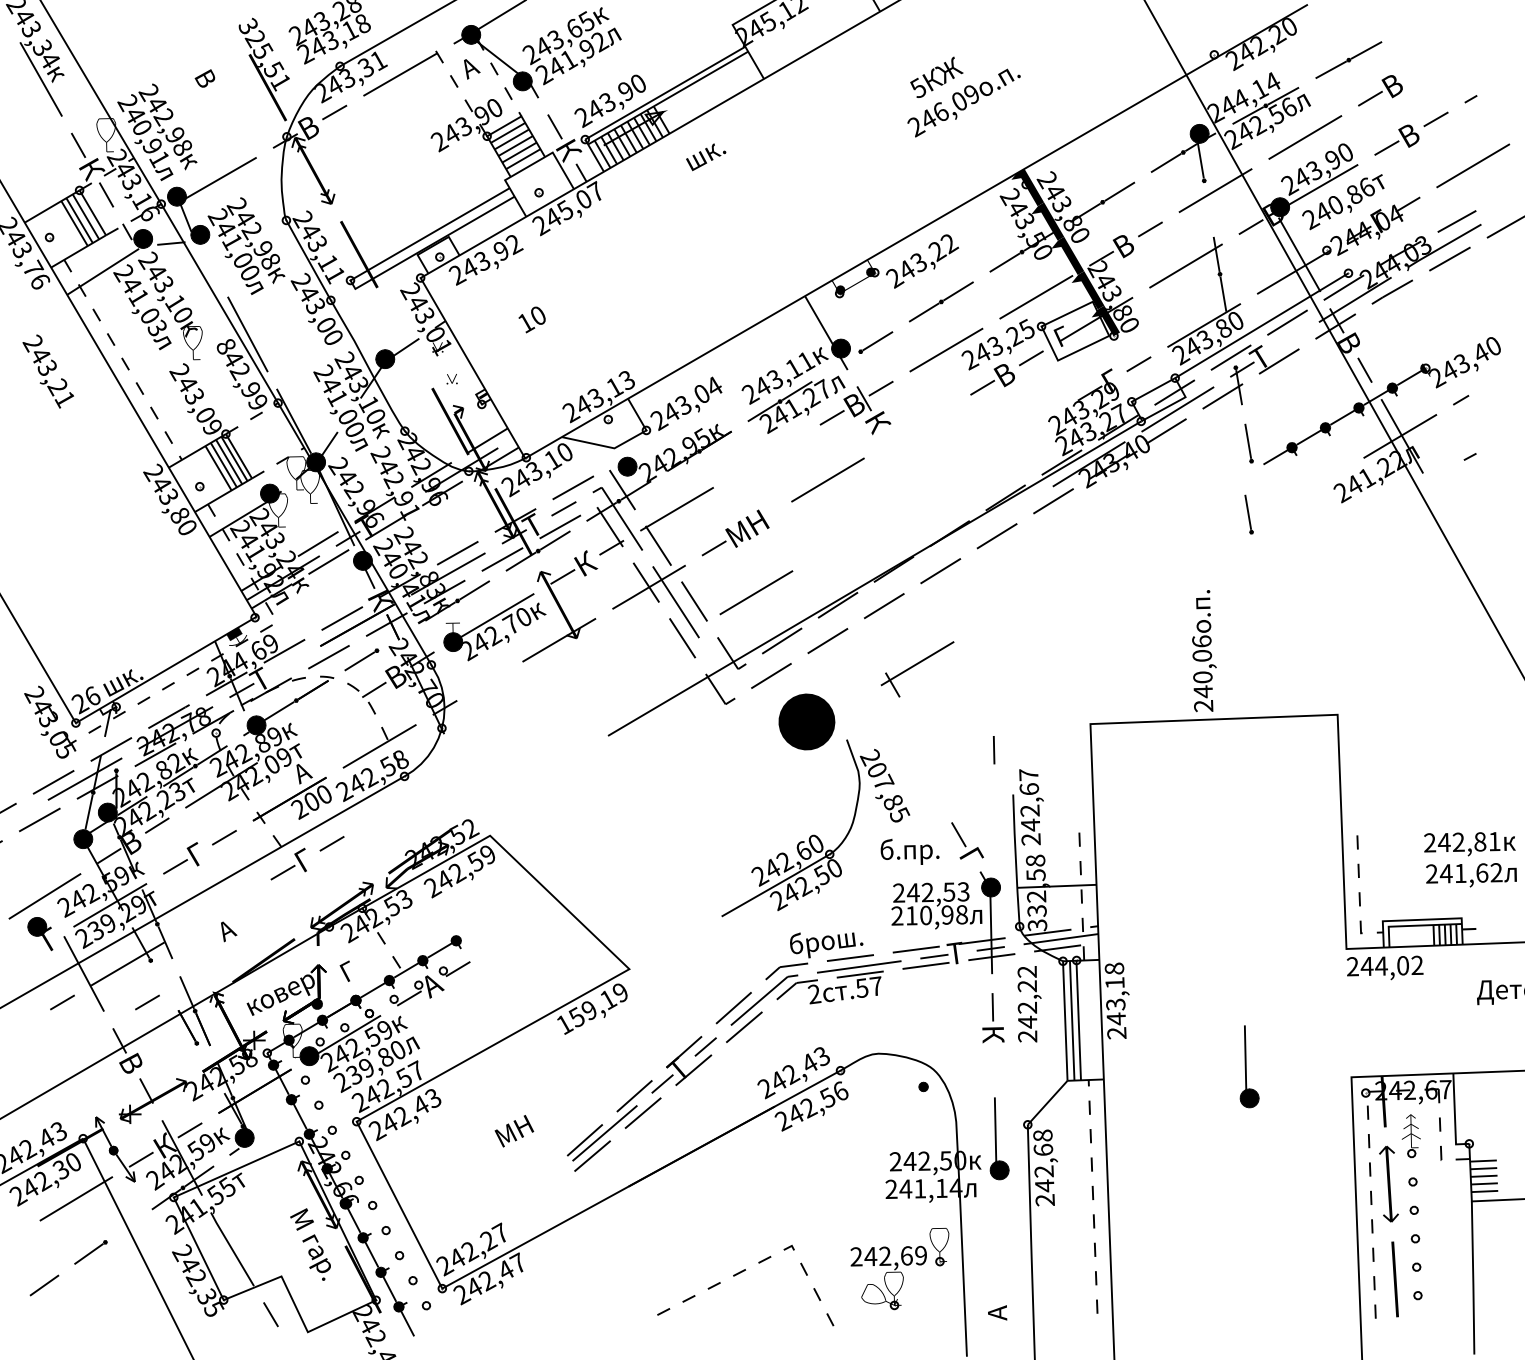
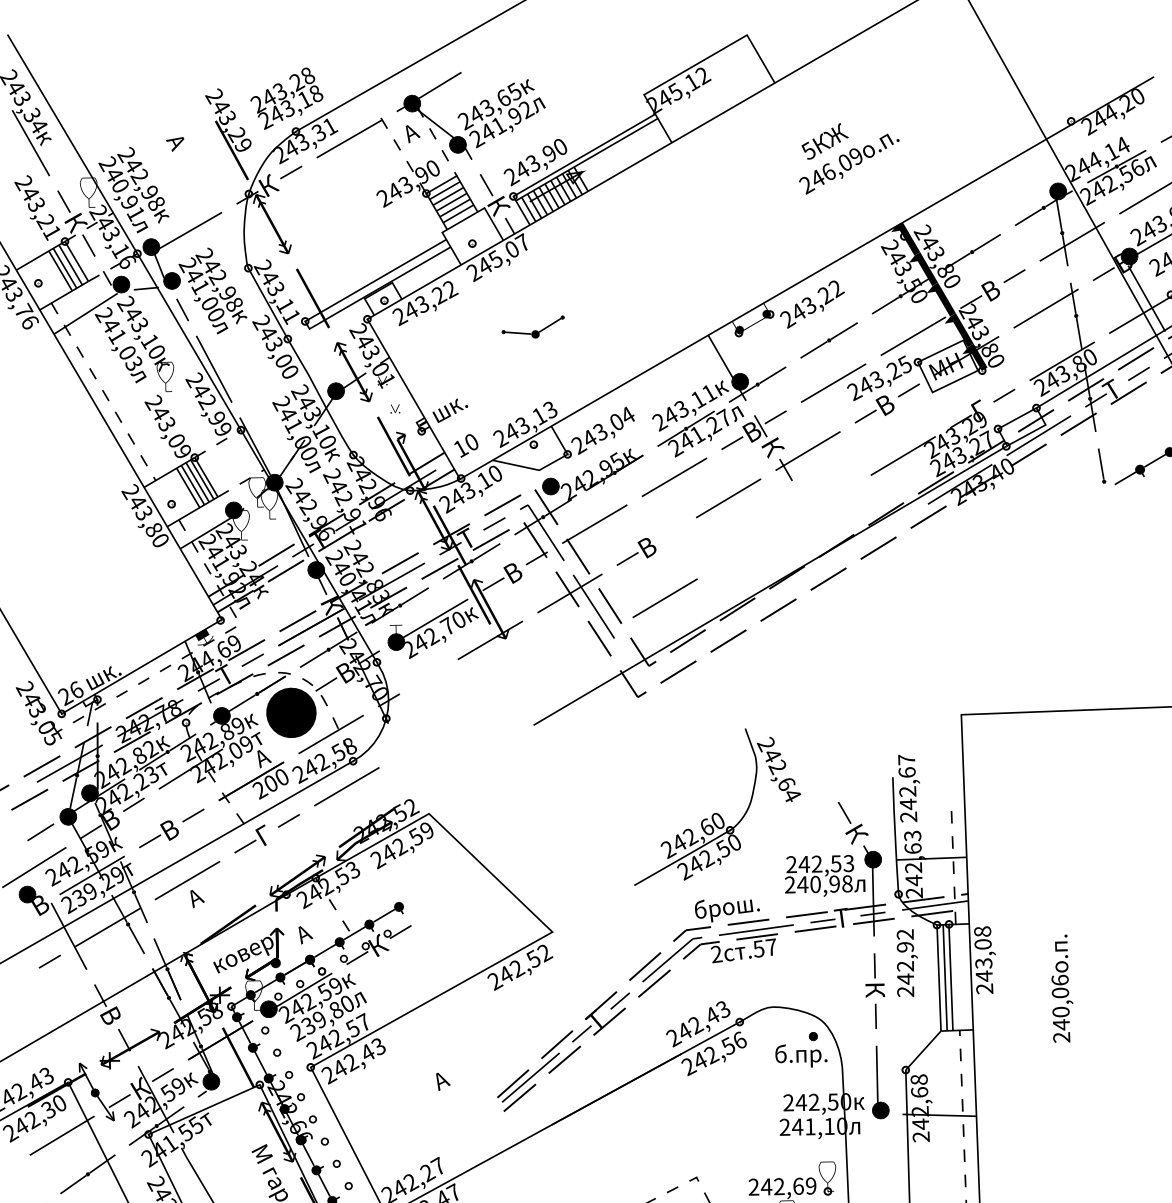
text: (1259, 45) -> (1111, 113), 242,20 -> 244,20
text: (263, 54) -> (228, 121), 325,51 -> 243,29
text: (204, 79) -> (175, 143), В -> А
text: (310, 126) -> (269, 184), В -> К
text: (706, 157) -> (450, 411), moved
fill: (1207, 200) -> (1065, 250), added
text: (501, 251) -> (439, 295), 243,92 -> 243,22
line: (212, 267) -> (182, 309), added
part: (607, 286) -> (533, 326), added
text: (531, 319) -> (465, 445), moved
text: (1074, 330) -> (947, 365), Г -> МН
fill: (404, 337) -> (353, 371), added
fill: (1290, 339) -> (1138, 373), added
text: (225, 346) -> (194, 379), 842,99 -> 242,99
fill: (1232, 347) -> (1087, 380), added
fill: (843, 362) -> (742, 394), added
text: (47, 371) -> (36, 207), moved
fill: (341, 425) -> (297, 450), added
fill: (1024, 431) -> (902, 455), added
line: (766, 456) -> (674, 477), added
fill: (396, 509) -> (346, 524), added
part: (1248, 514) -> (1101, 528), removed
text: (748, 527) -> (658, 540), МН -> В
text: (587, 562) -> (515, 571), К -> В
fill: (540, 588) -> (473, 594), added
fill: (393, 640) -> (343, 640), added
text: (1204, 651) -> (1062, 989), moved
fill: (291, 662) -> (252, 660), added
part: (917, 669) -> (807, 456), moved
text: (806, 721) -> (291, 712), moved
fill: (116, 750) -> (97, 738), added
line: (994, 750) -> (876, 1016), moved
text: (889, 792) -> (783, 775), 207,85 -> 242,64
fill: (397, 804) -> (346, 786), added
text: (909, 851) -> (800, 1055), moved
text: (198, 853) -> (170, 829), Г -> В
fill: (51, 856) -> (40, 832), added
text: (975, 859) -> (859, 834), Г -> К
text: (1036, 892) -> (913, 864), 332,58 -> 242,63
line: (217, 911) -> (187, 880), added
text: (911, 915) -> (802, 884), 210,98 -> 240,98
text: (53, 937) -> (41, 904), Г -> В
text: (349, 971) -> (304, 934), Г -> А
fill: (160, 978) -> (136, 940), added
text: (1114, 982) -> (982, 943), 243,18 -> 243,08
text: (433, 984) -> (378, 945), А -> К
text: (1027, 986) -> (905, 947), 242,22 -> 242,92
line: (147, 1002) -> (125, 961), removed
text: (593, 1009) -> (520, 967), 159,19 -> 242,52
fill: (206, 1061) -> (177, 1013), added
part: (1249, 1066) -> (1102, 1018), removed
fill: (274, 1110) -> (237, 1057), added
text: (514, 1131) -> (450, 1076), МН -> А
fill: (1065, 1175) -> (939, 1115), added
text: (955, 1187) -> (841, 1125), 241,14 -> 241,10
fill: (121, 1230) -> (102, 1163), added

